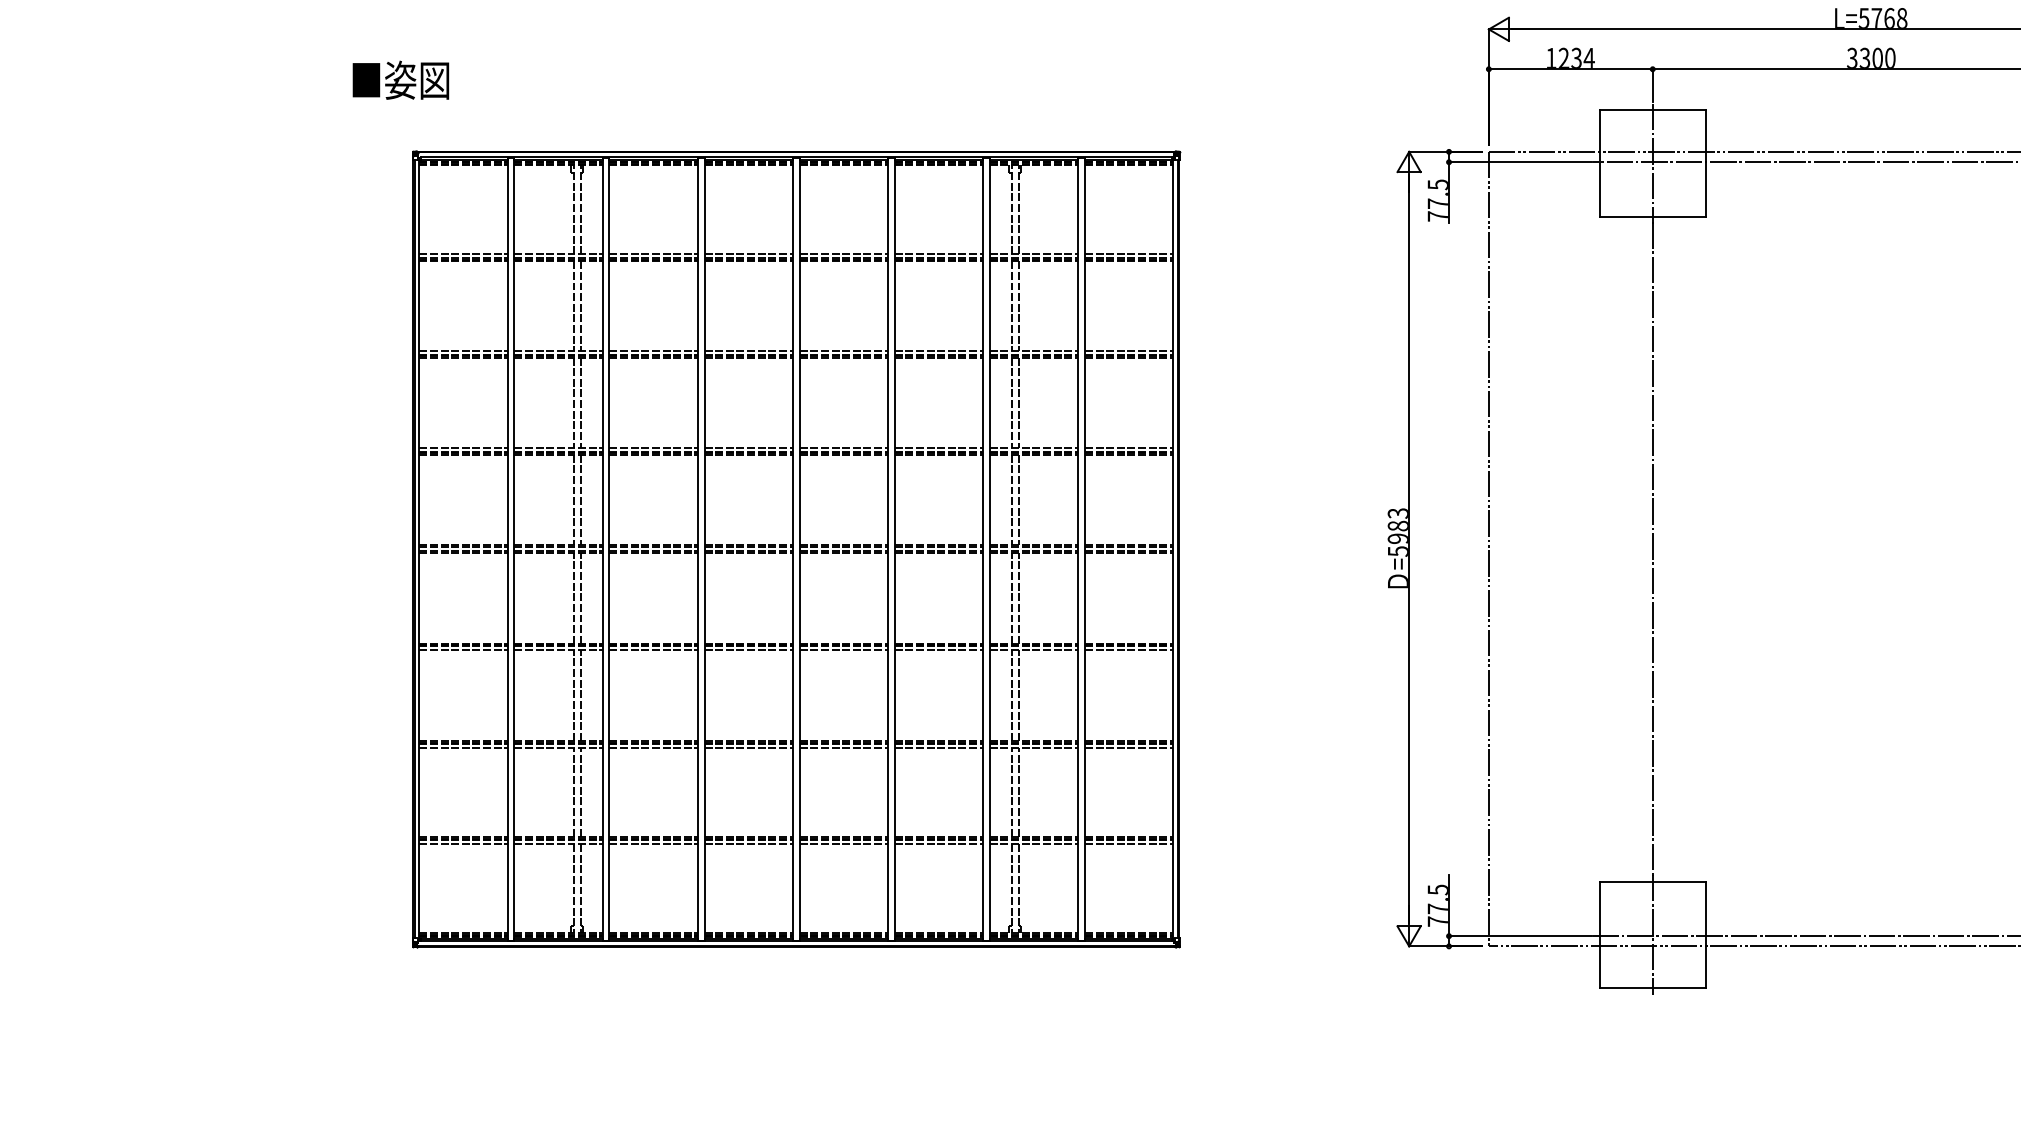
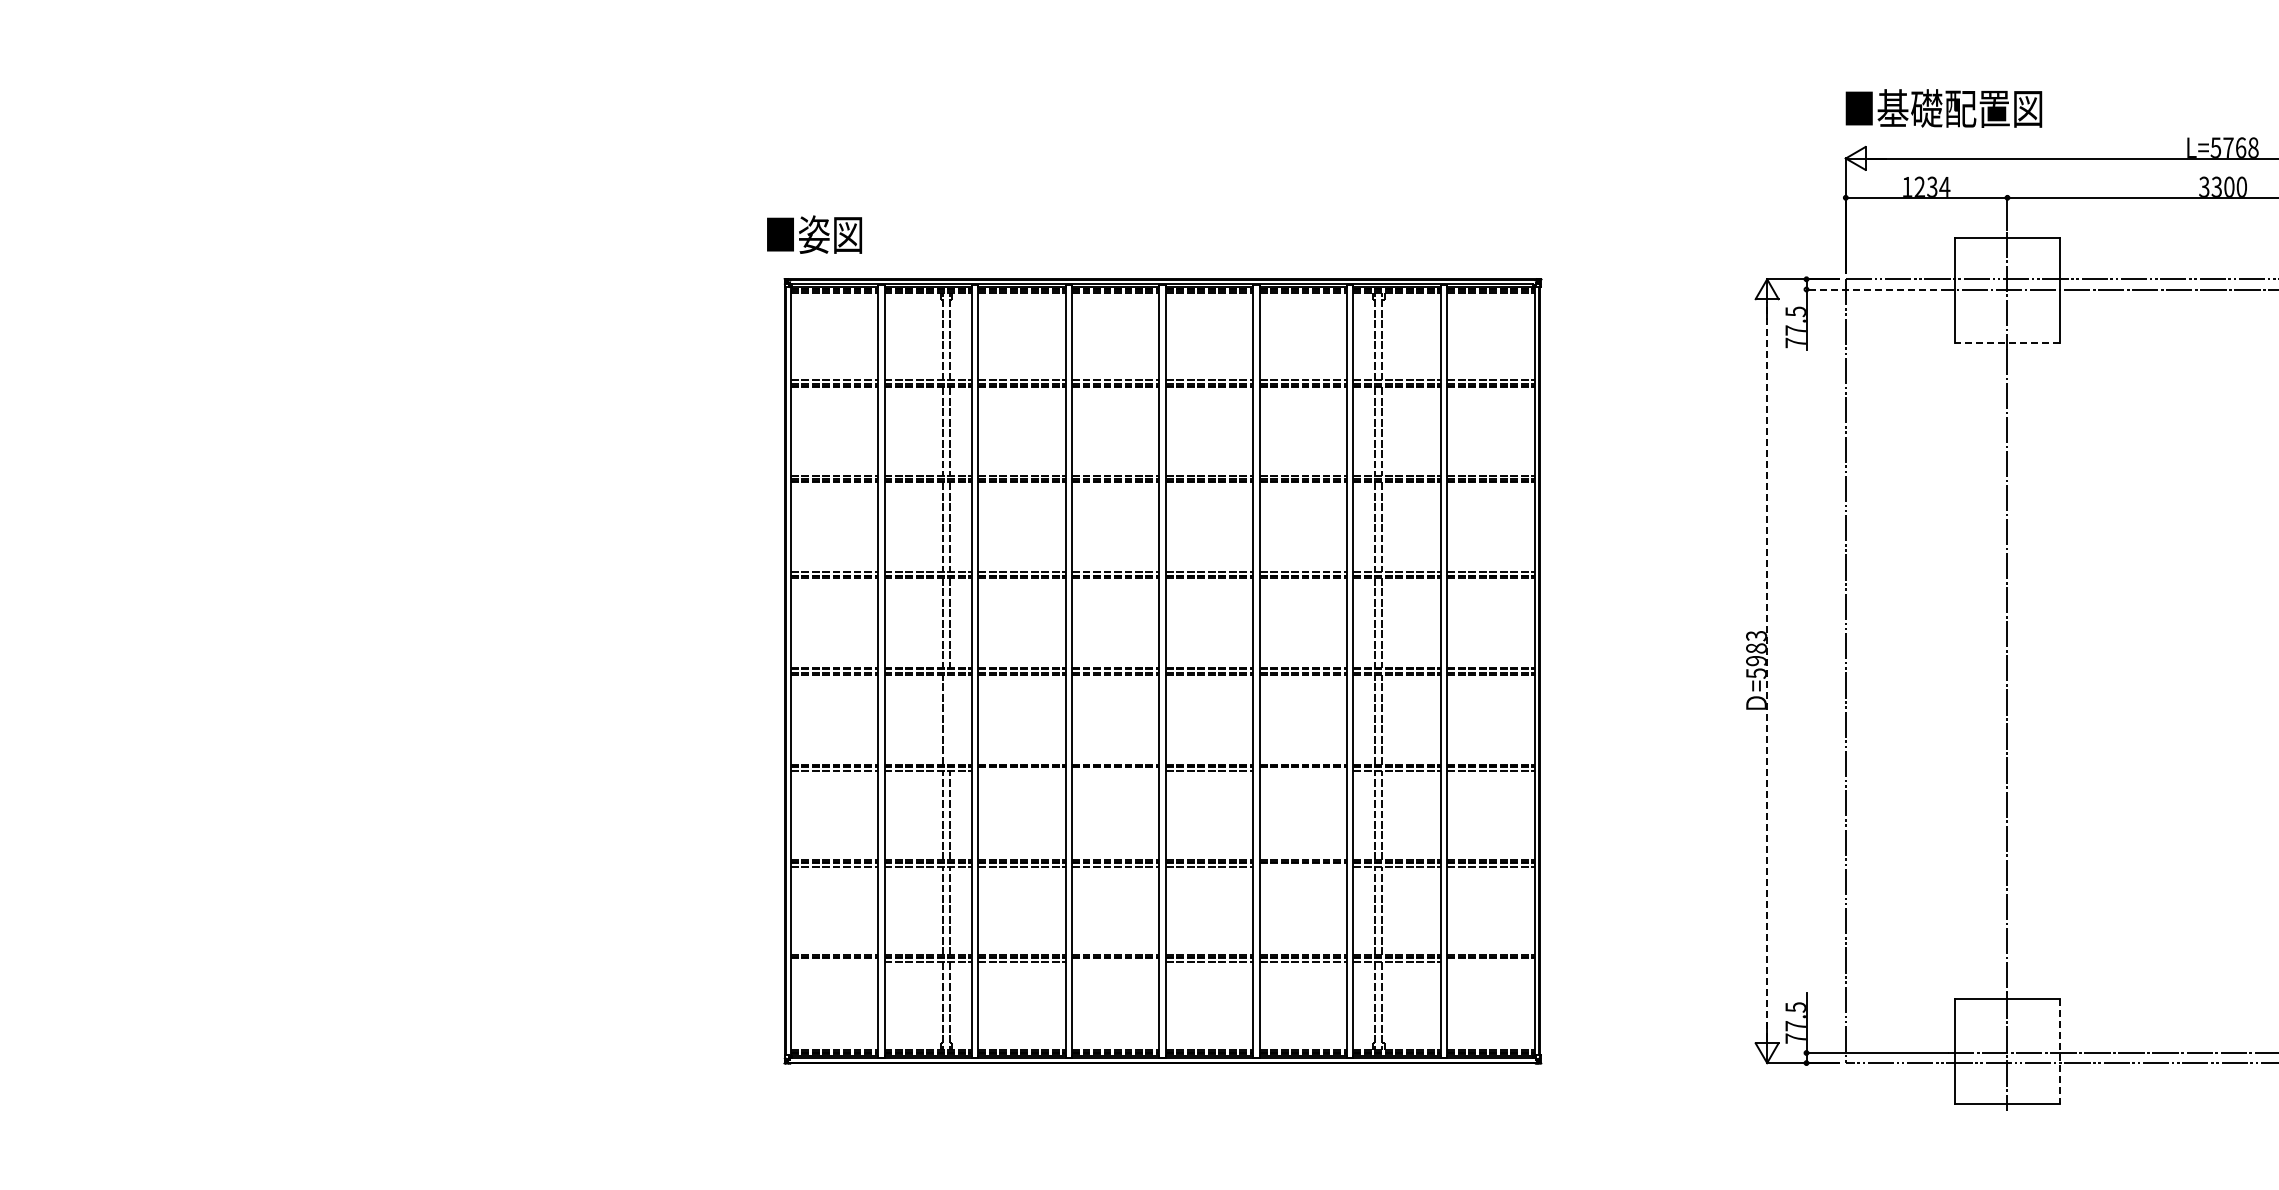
text: (400, 80) -> (814, 234), moved
line: (1521, 162) -> (1877, 289), solid -> dashed
line: (1651, 216) -> (2006, 343), solid -> dashed
line: (1409, 549) -> (1767, 671), solid -> dashed
line: (581, 598) -> (950, 719), removed
line: (653, 649) -> (1021, 770), removed
line: (748, 649) -> (1115, 770), removed
line: (938, 649) -> (1302, 770), removed
line: (938, 747) -> (1302, 866), removed
line: (462, 844) -> (833, 962), removed
line: (748, 844) -> (1115, 962), removed
line: (1128, 844) -> (1490, 962), removed
line: (1705, 935) -> (2059, 1052), solid -> dashed

